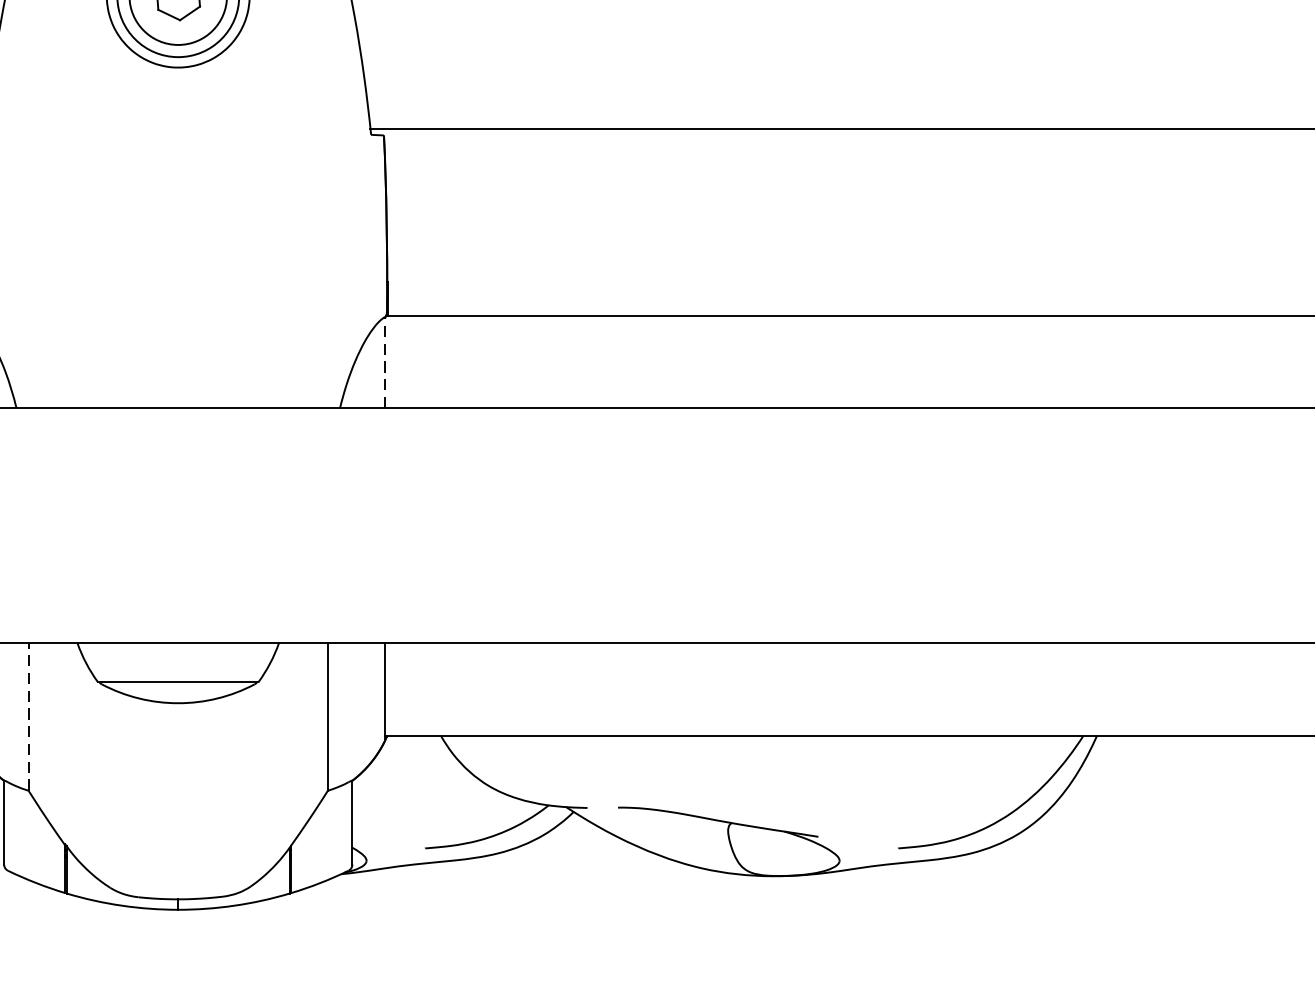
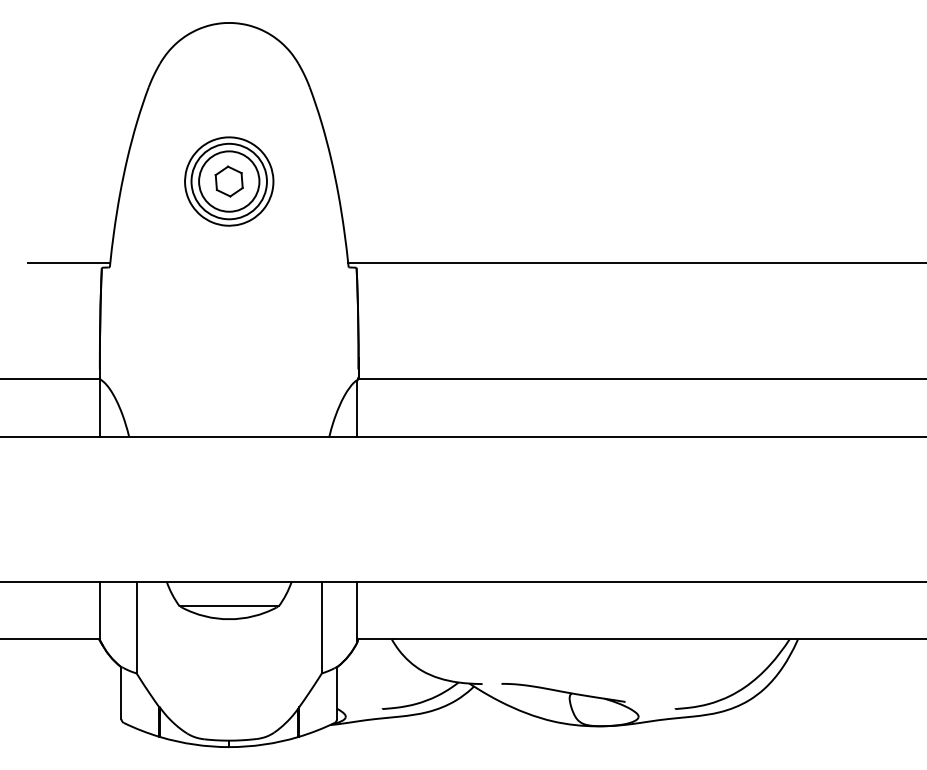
line: (385, 362) -> (357, 408), dashed -> solid
line: (28, 716) -> (136, 627), dashed -> solid

